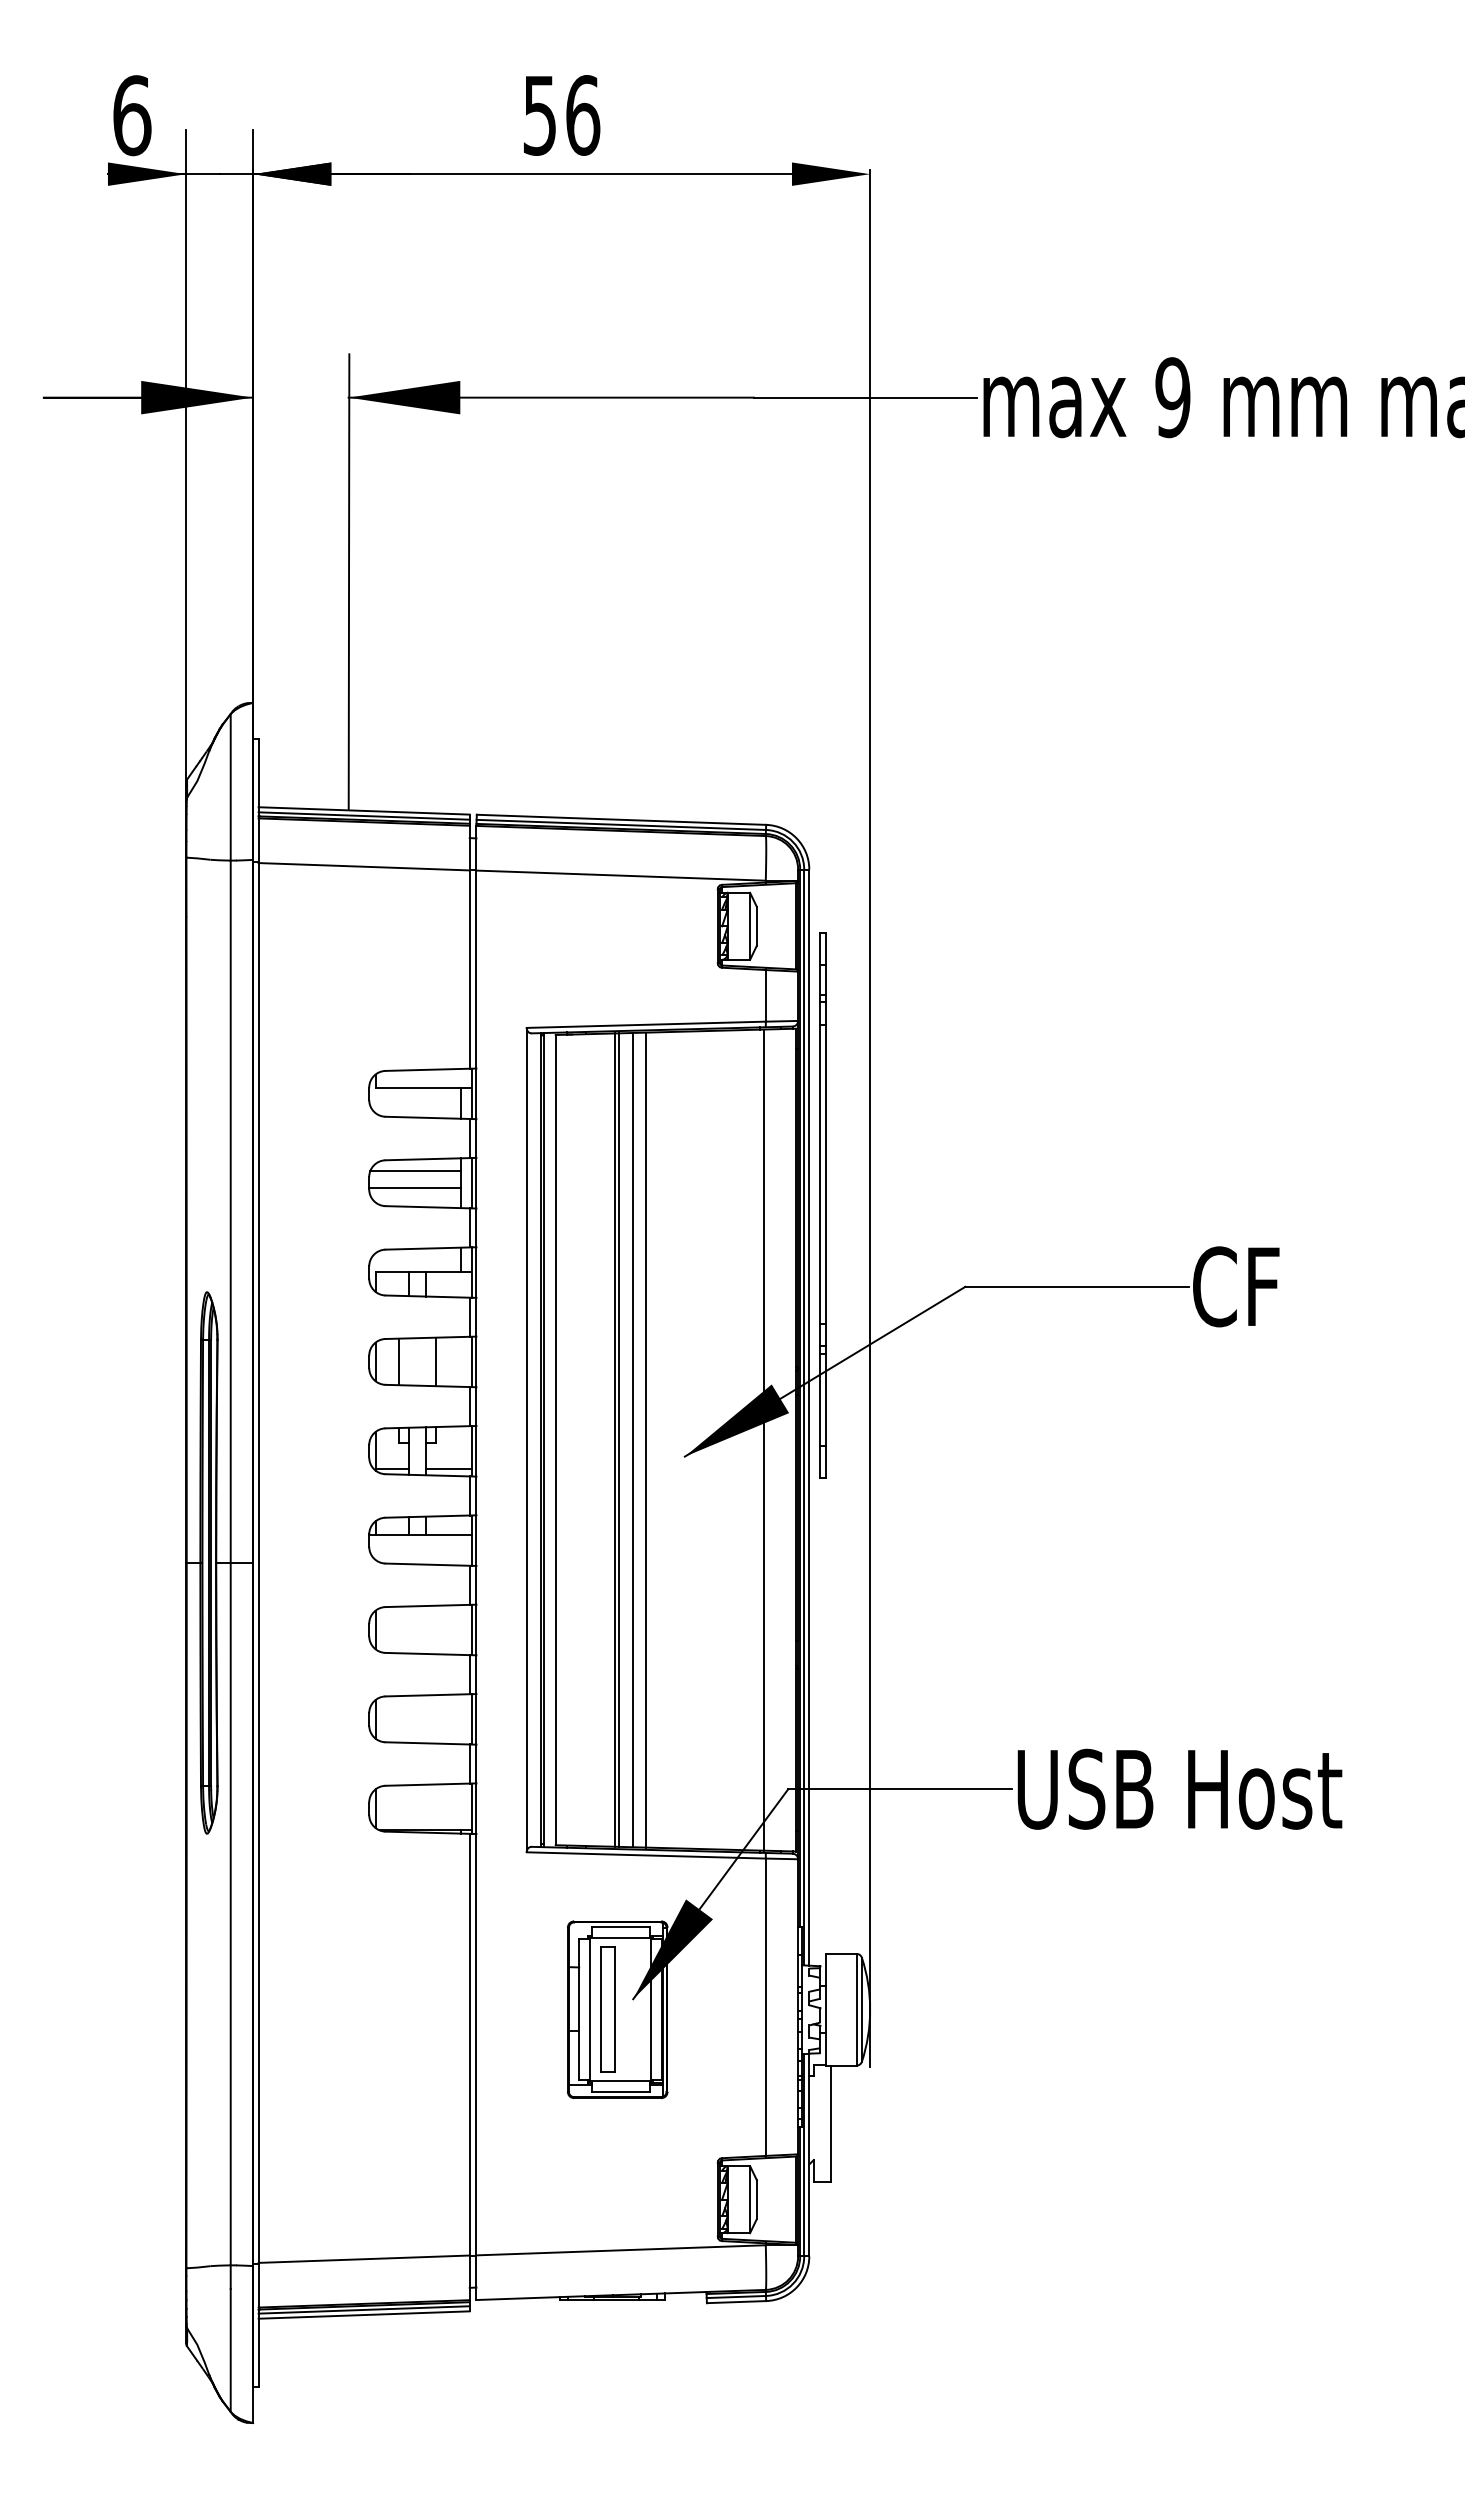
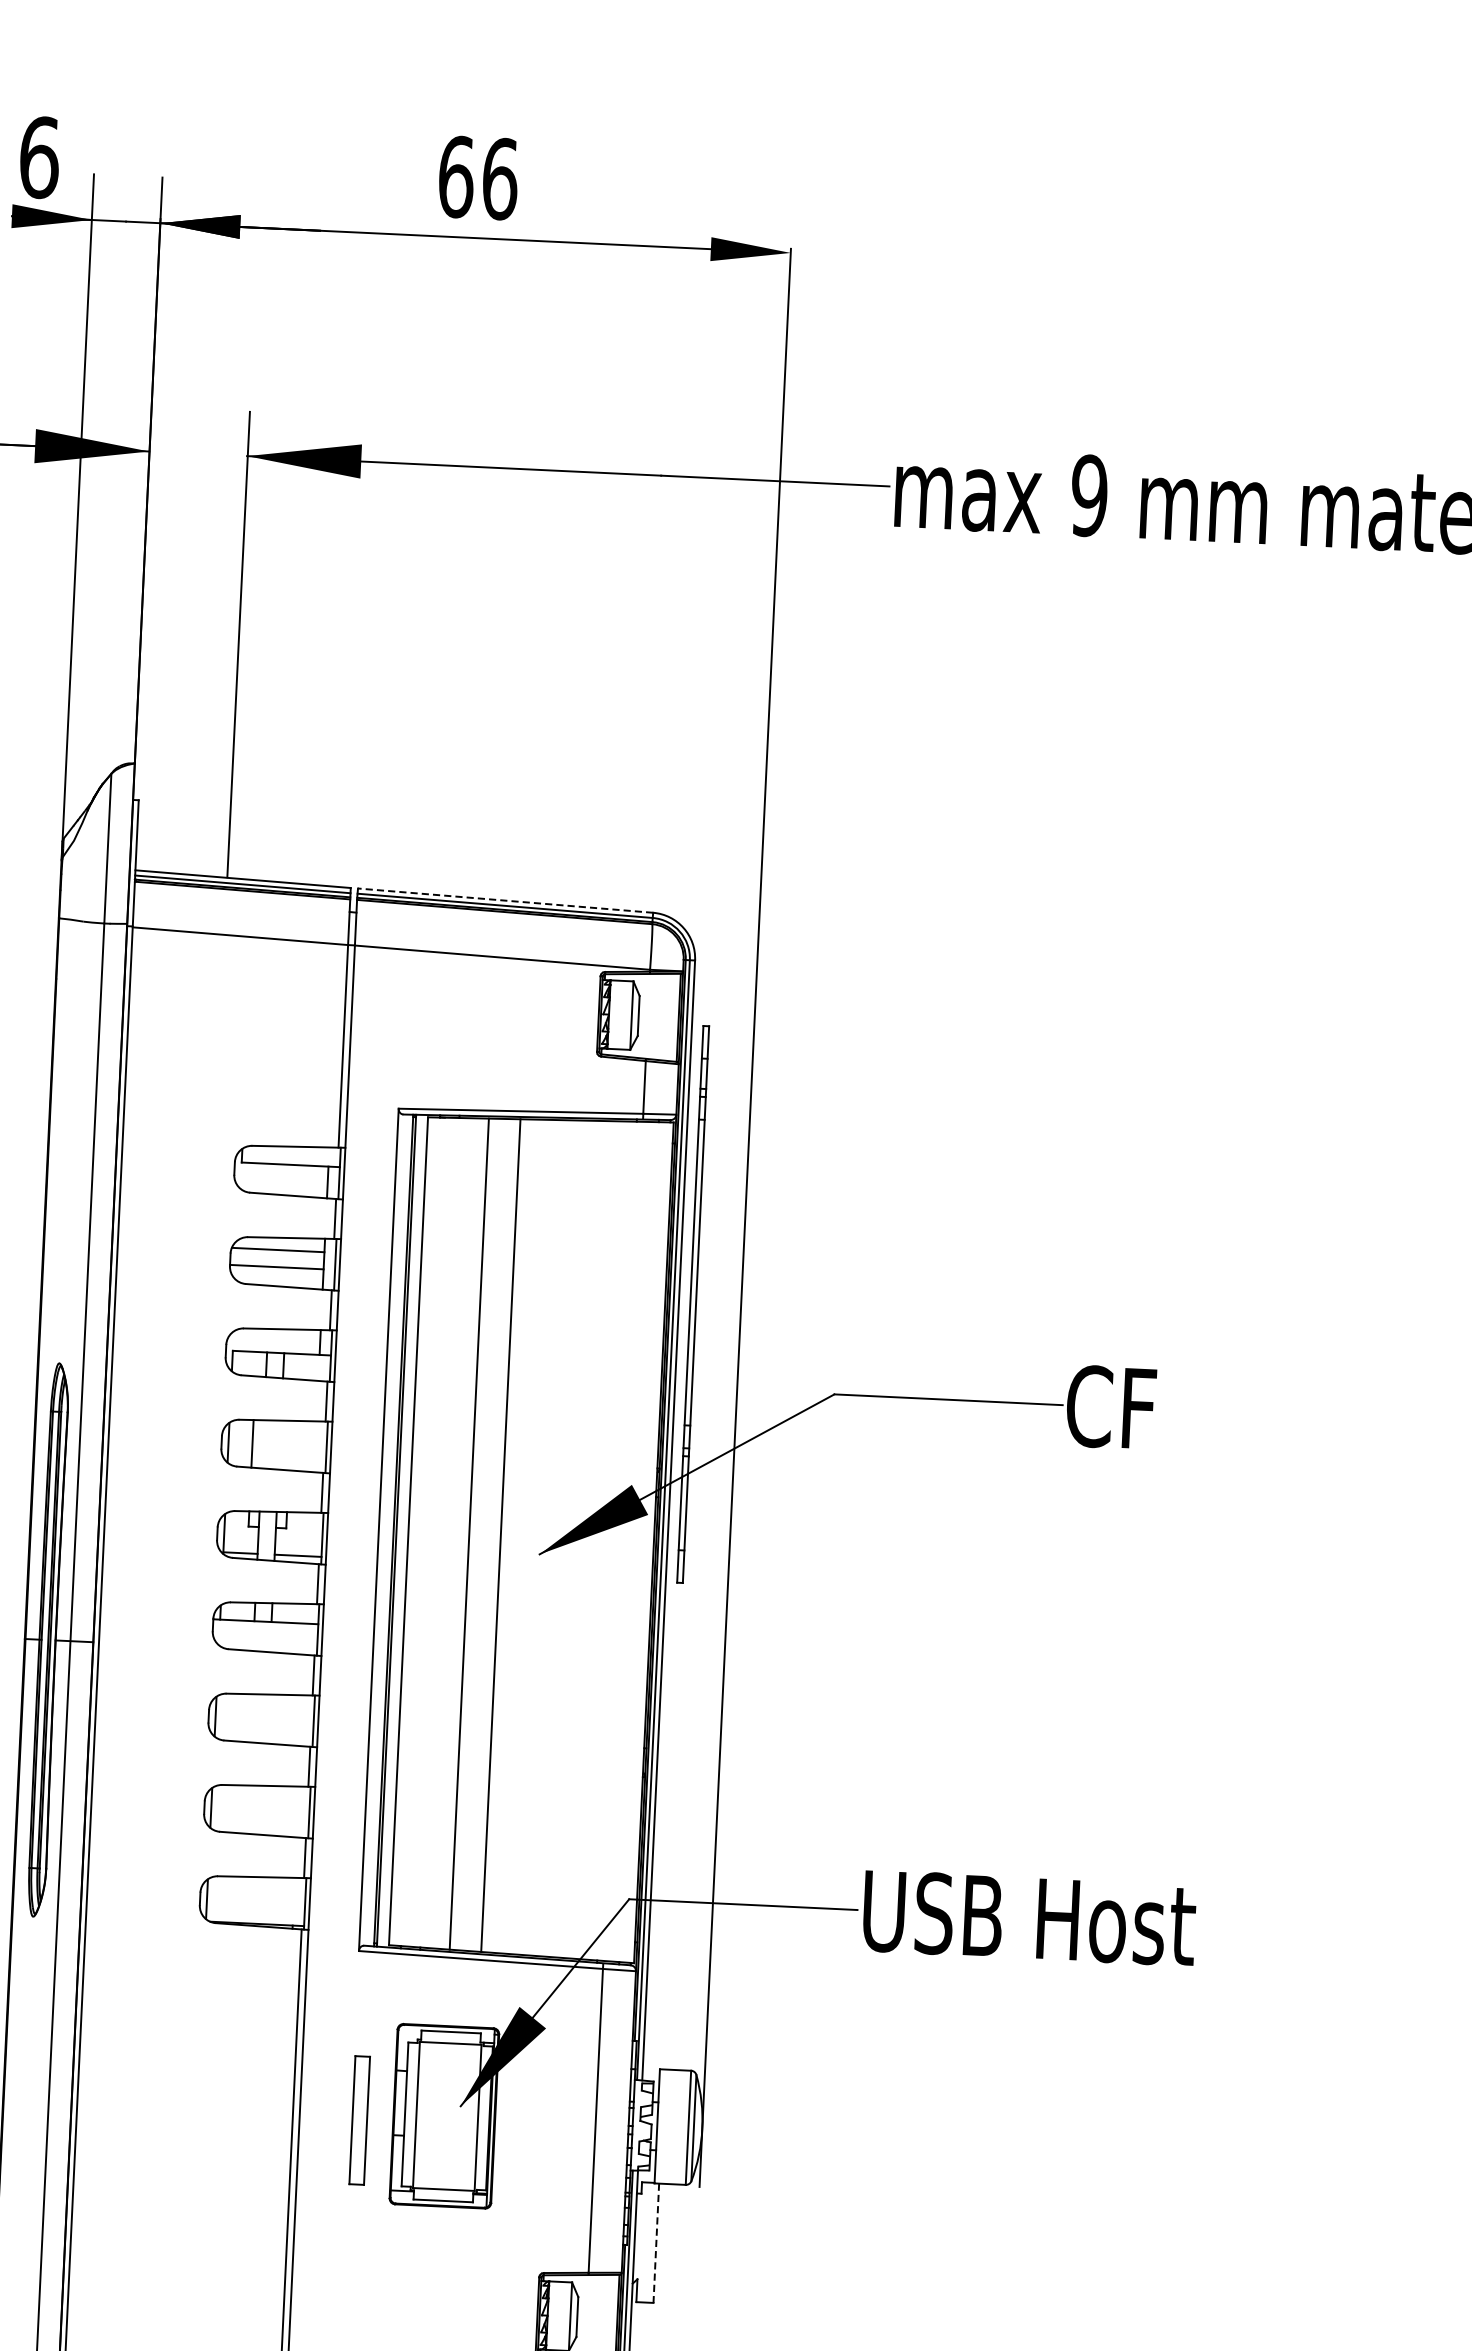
text: (540, 115) -> (456, 177), 56 -> 66
line: (621, 819) -> (505, 900), solid -> dashed
line: (436, 1361) -> (290, 1445), removed
line: (619, 1439) -> (473, 1533), removed
line: (763, 1439) -> (620, 1540), removed
line: (632, 1440) -> (486, 1535), removed
part: (607, 2009) -> (358, 2120), moved
line: (830, 2124) -> (656, 2243), solid -> dashed

